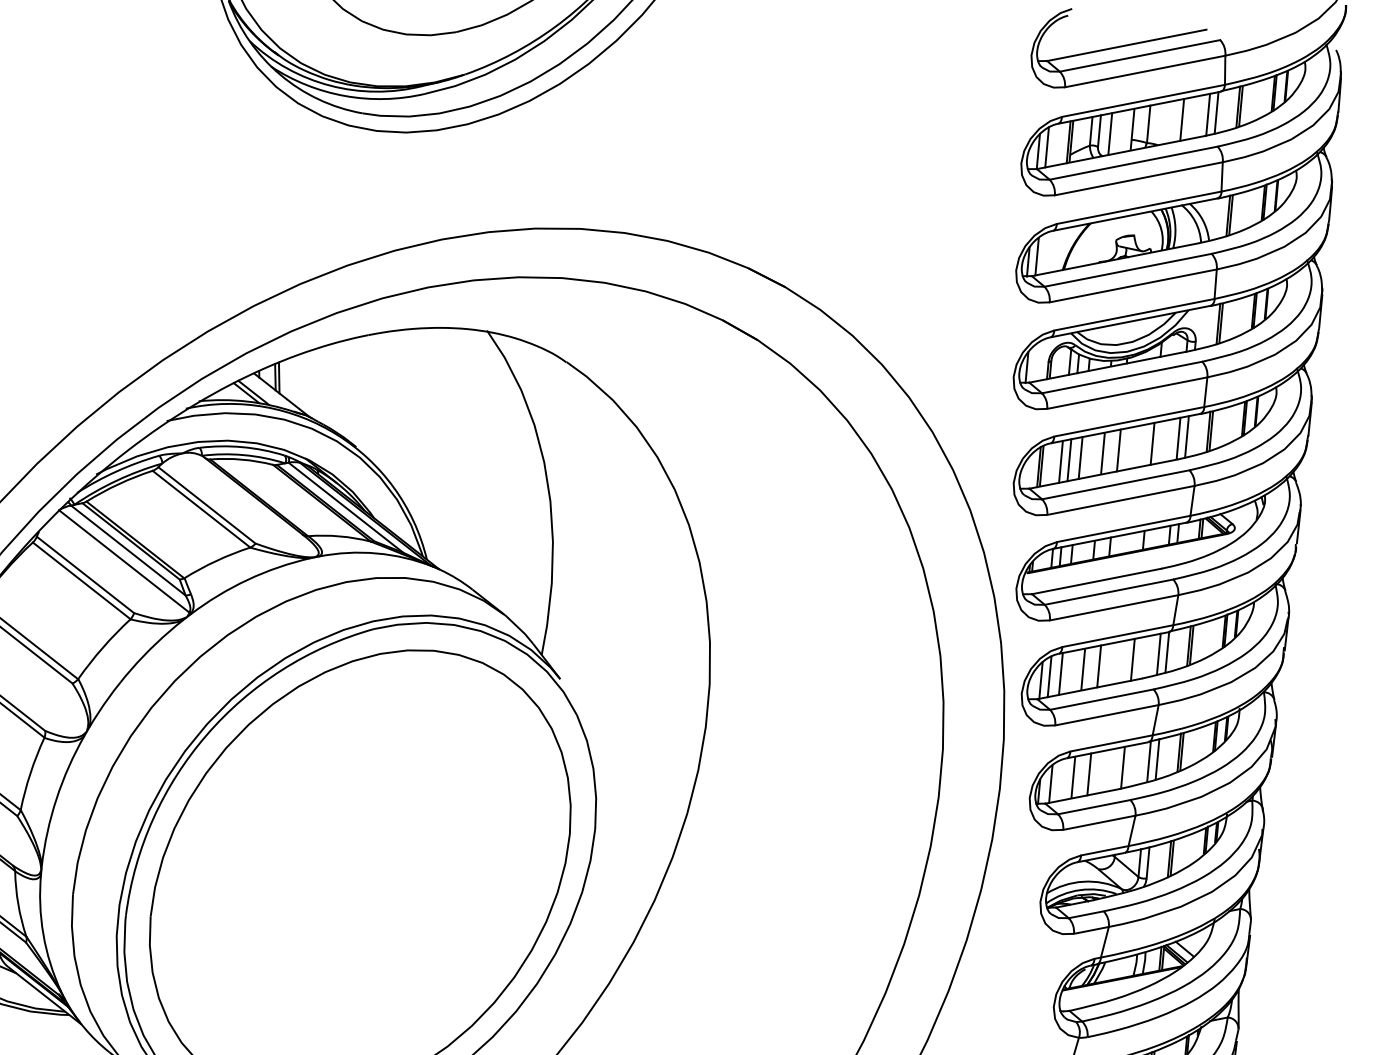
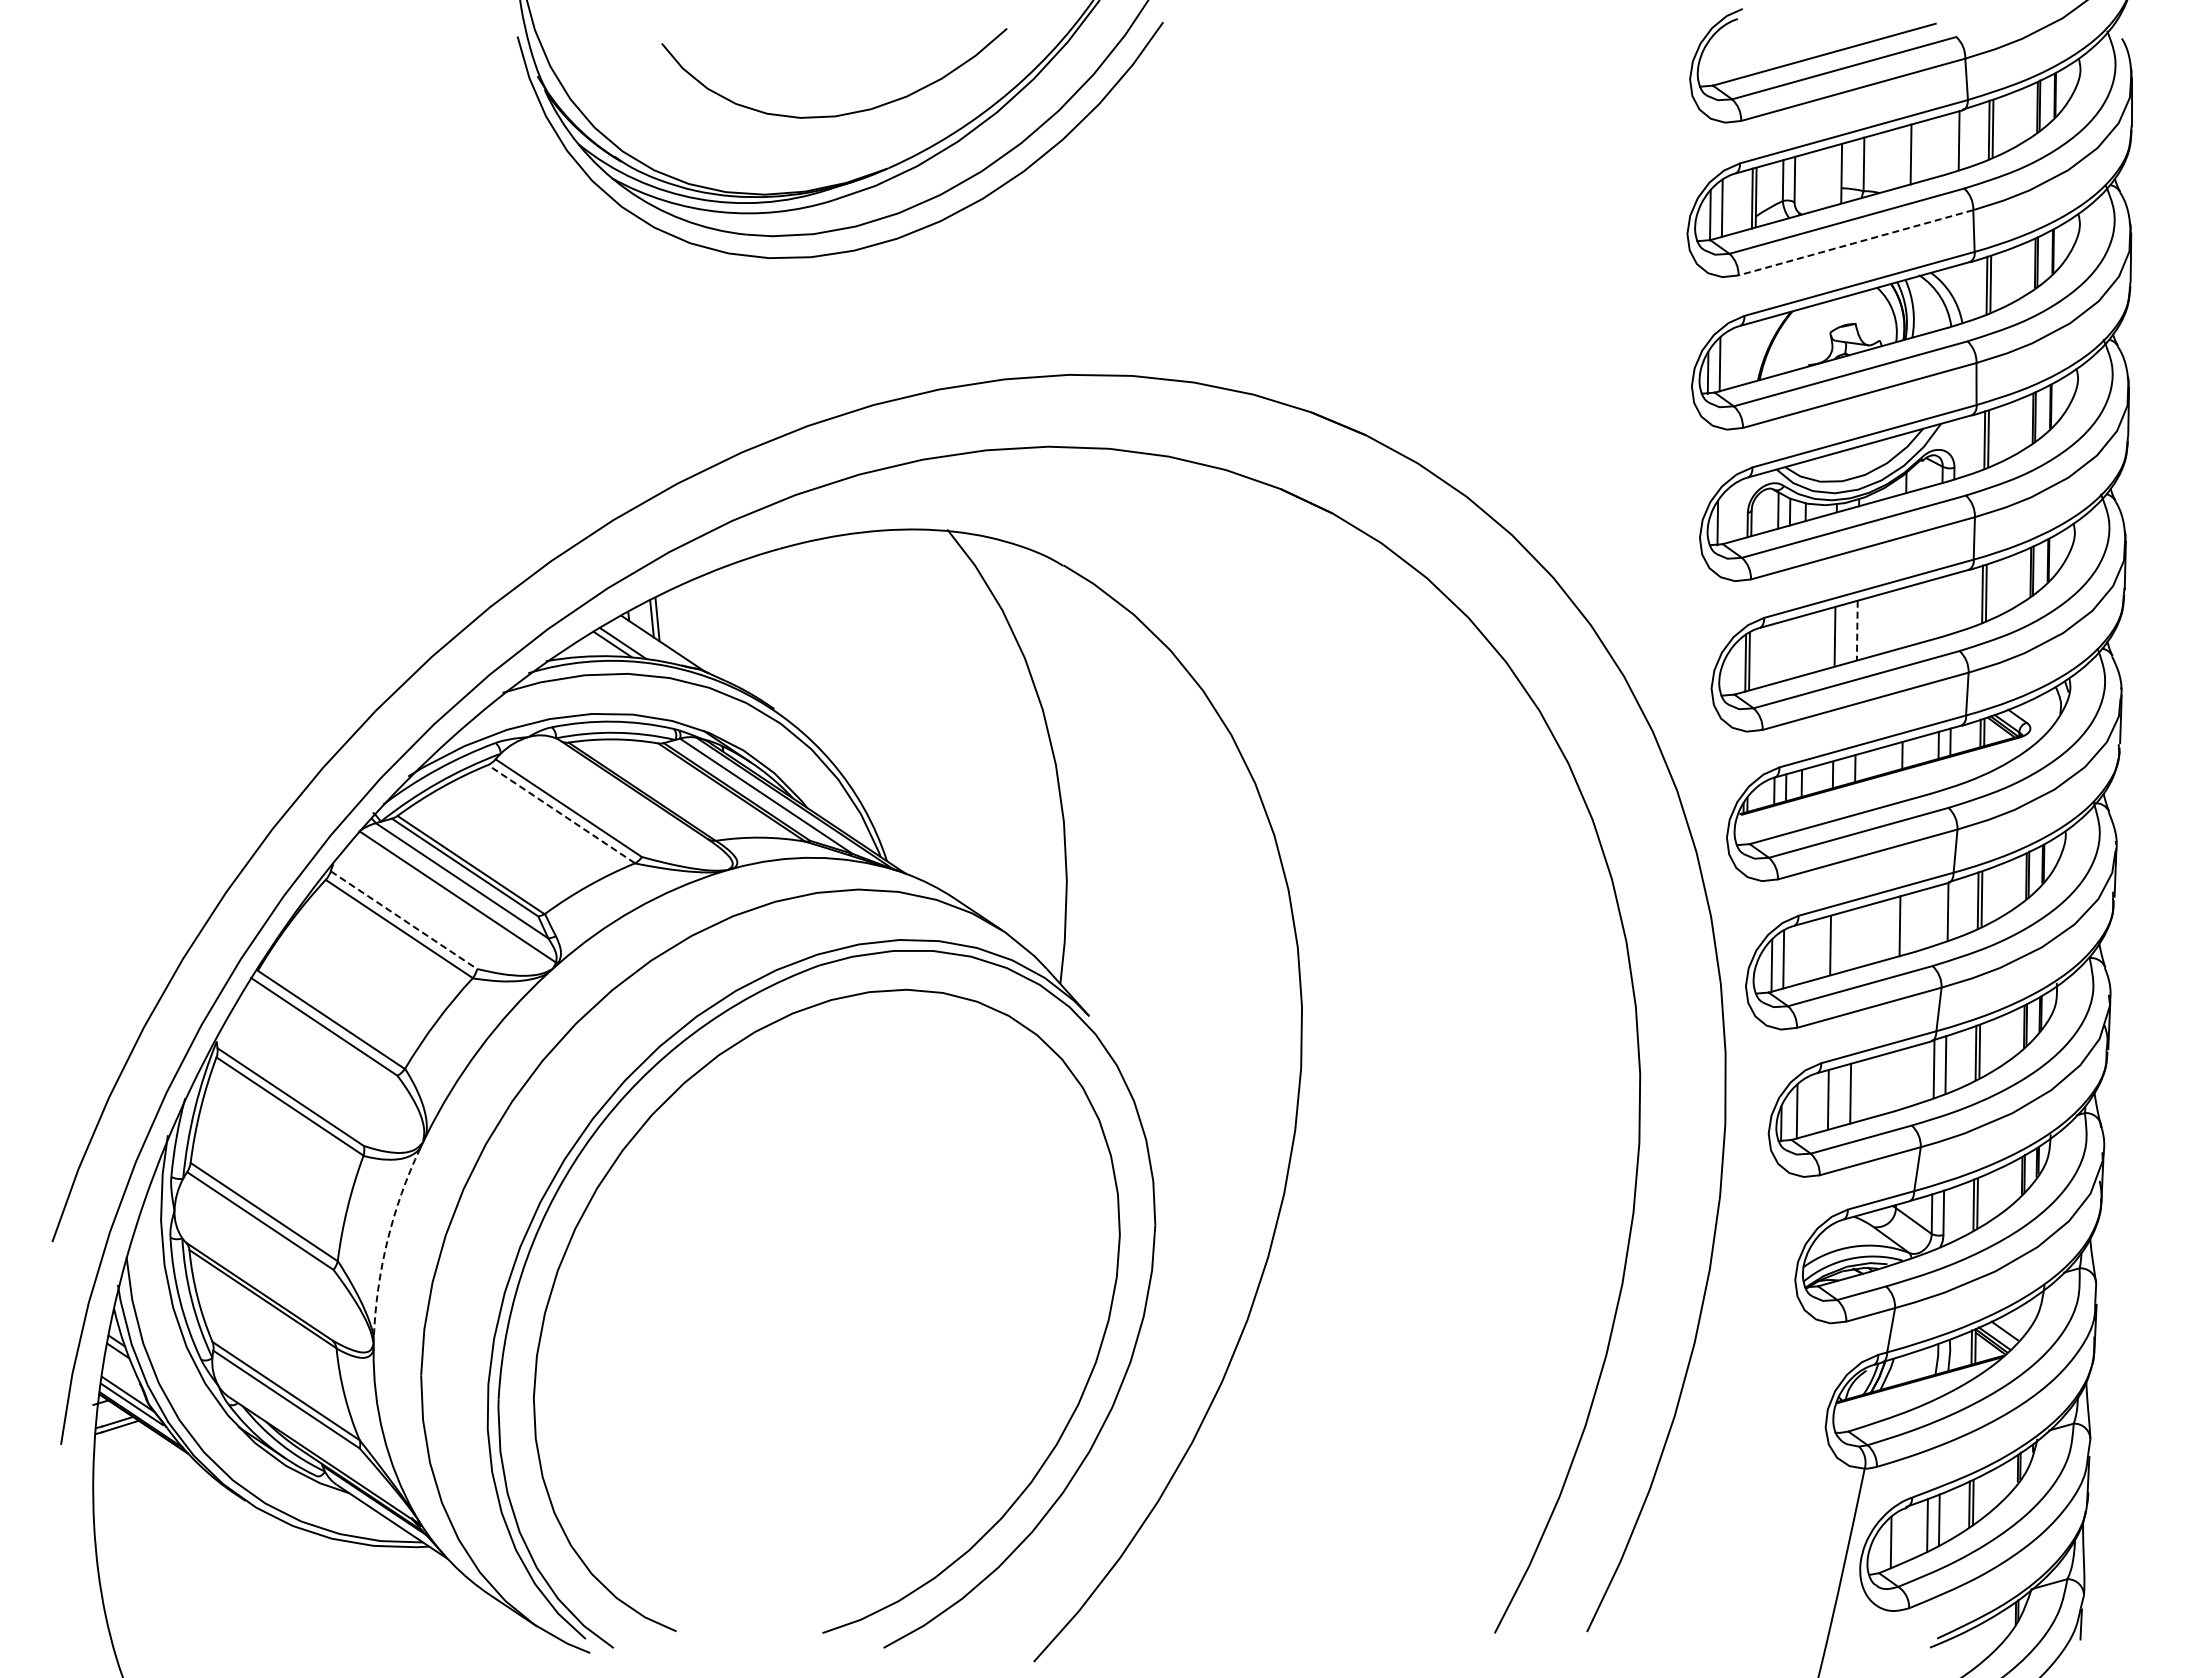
line: (1207, 114) -> (1946, 144), removed
line: (1110, 134) -> (1810, 182), removed
line: (1138, 178) -> (1855, 242), solid -> dashed
line: (1187, 436) -> (1952, 603), removed
line: (1178, 438) -> (1940, 606), removed
line: (1151, 443) -> (1903, 617), removed
line: (1119, 450) -> (1857, 630), solid -> dashed
line: (1080, 457) -> (1803, 645), removed
line: (1068, 459) -> (1787, 649), removed
line: (1060, 462) -> (1775, 653), removed
line: (201, 508) -> (561, 813), solid -> dashed
line: (85, 575) -> (403, 920), solid -> dashed
line: (1158, 654) -> (1935, 915), removed
line: (1098, 666) -> (1852, 939), removed
line: (1060, 674) -> (1798, 954), removed
line: (1122, 767) -> (1897, 1080), removed
arc: (56, 798) -> (387, 1240), solid -> dashed

